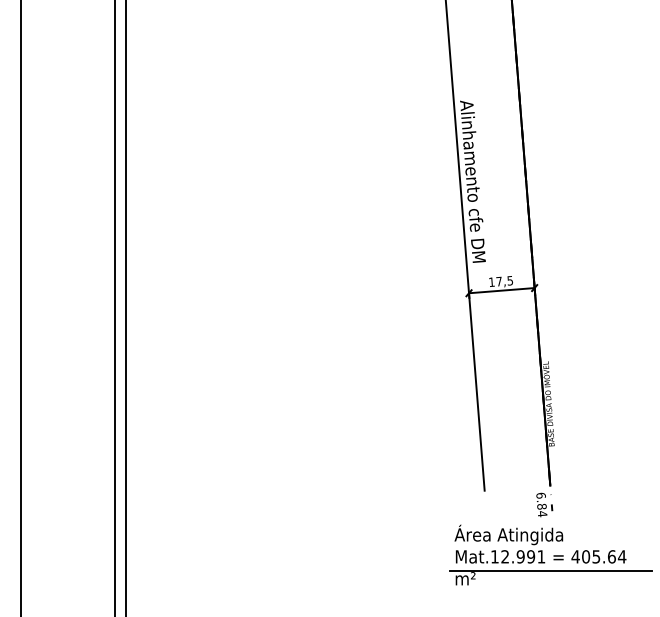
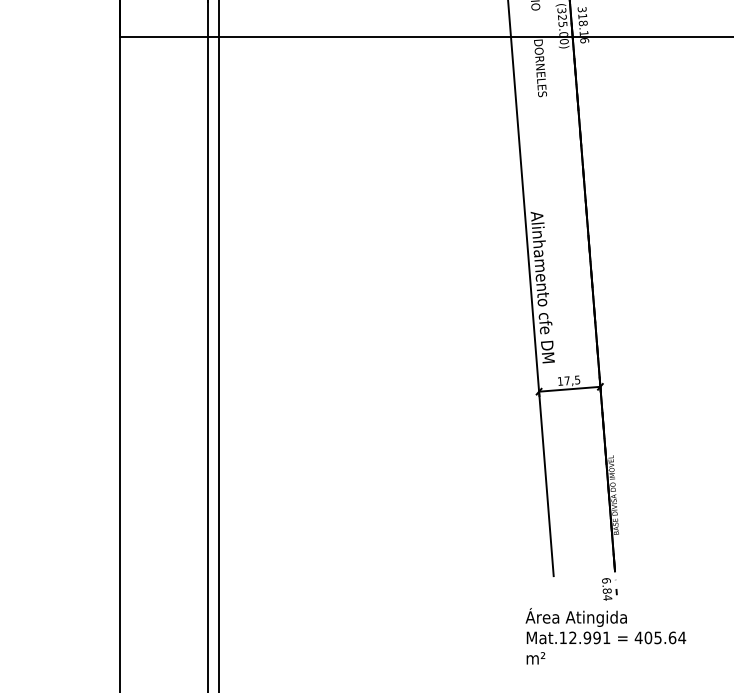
line: (550, 570) -> (615, 650), removed

